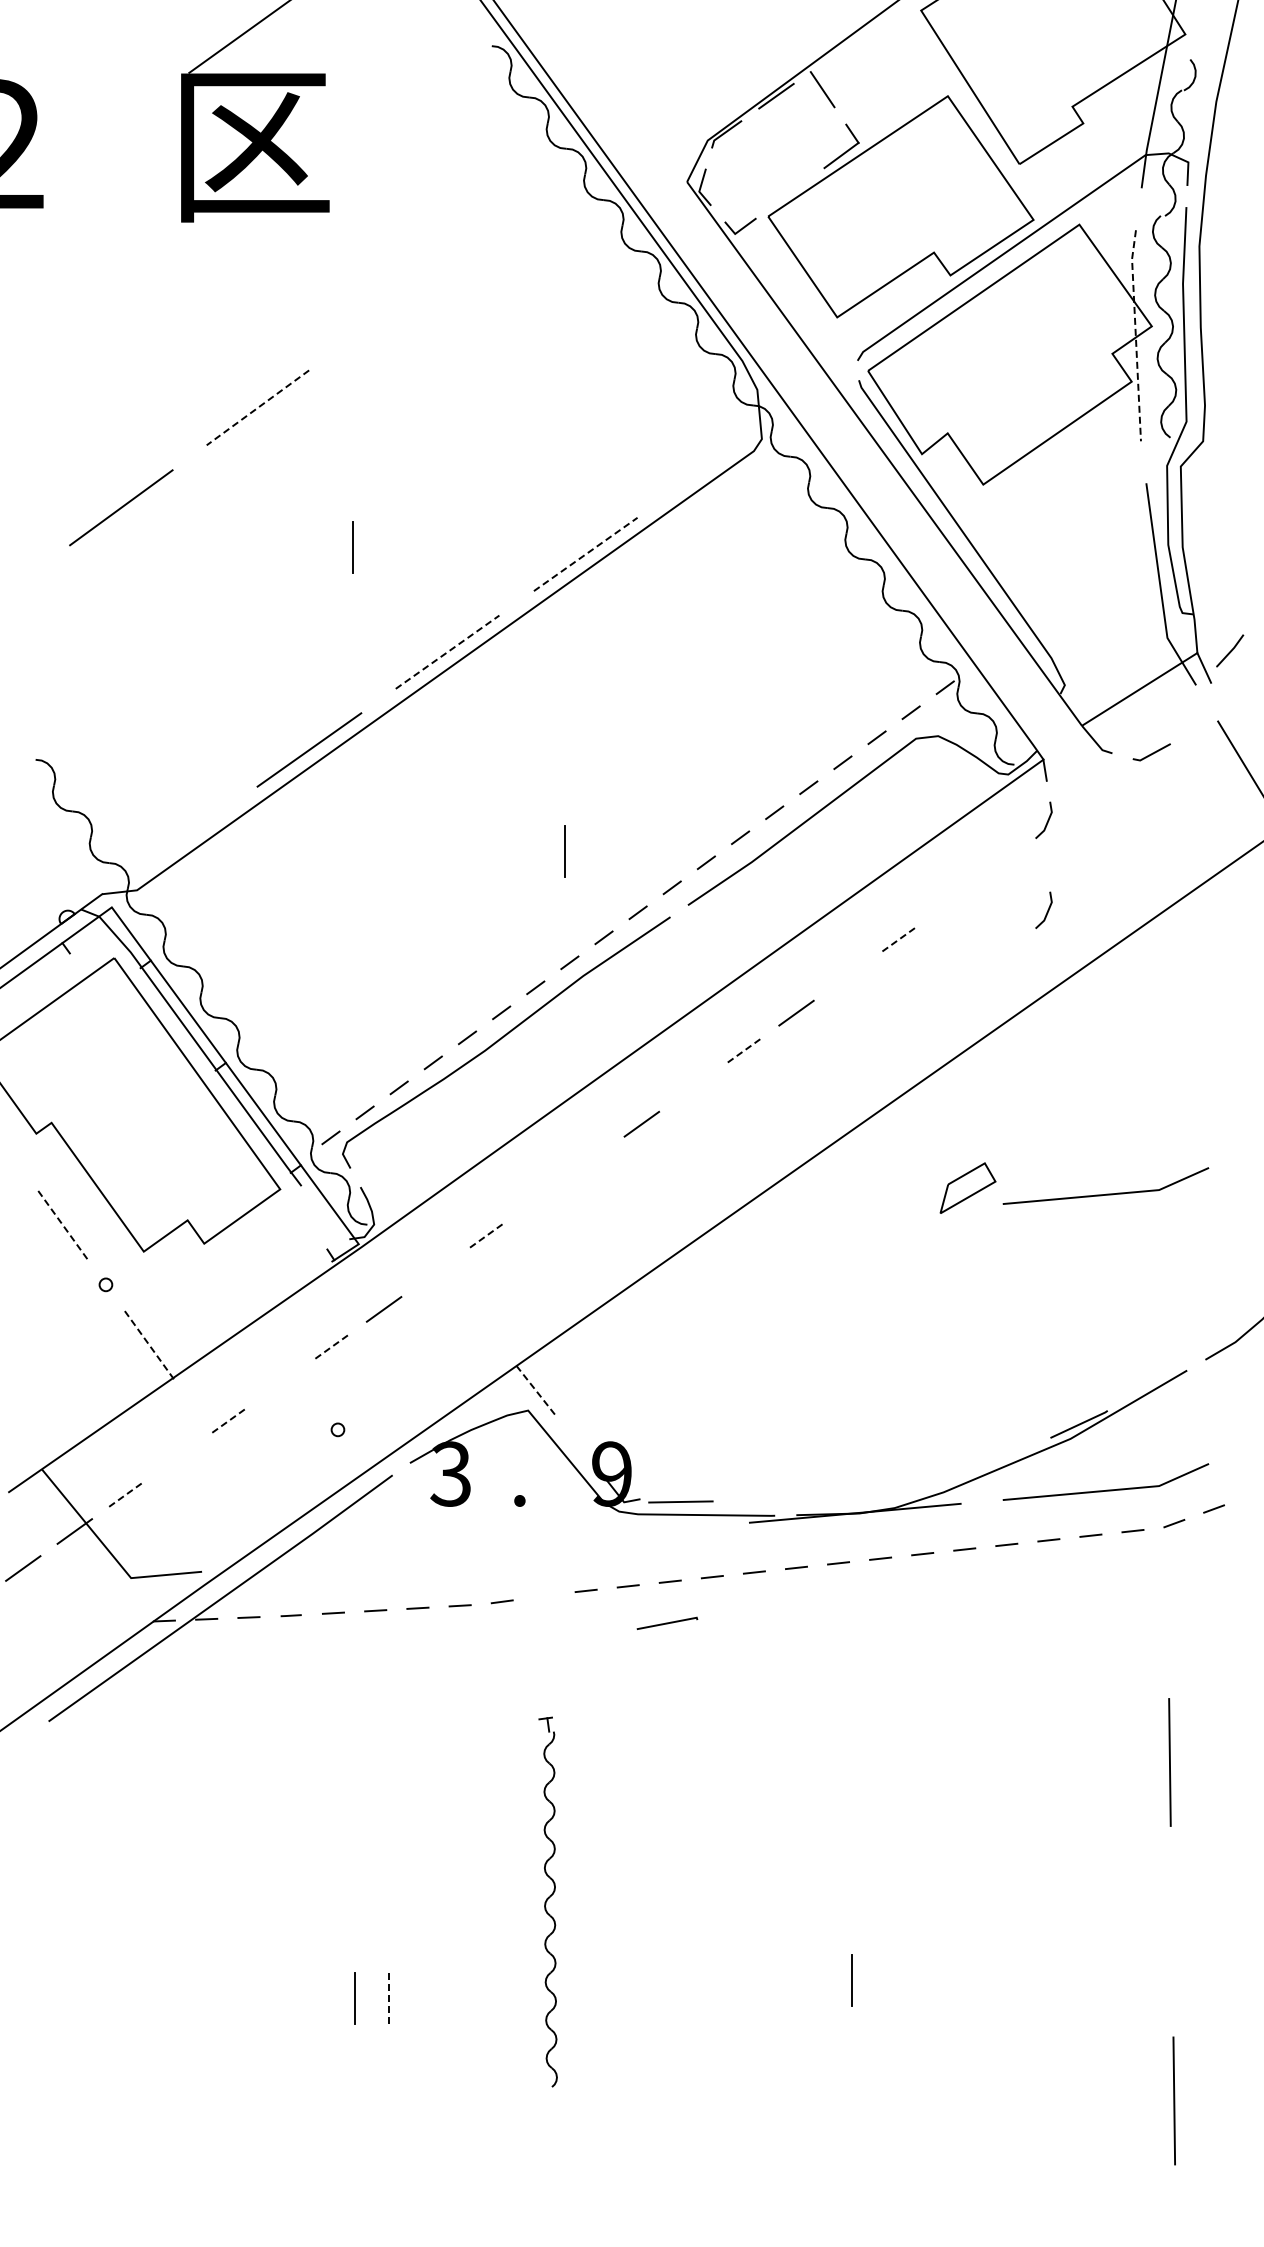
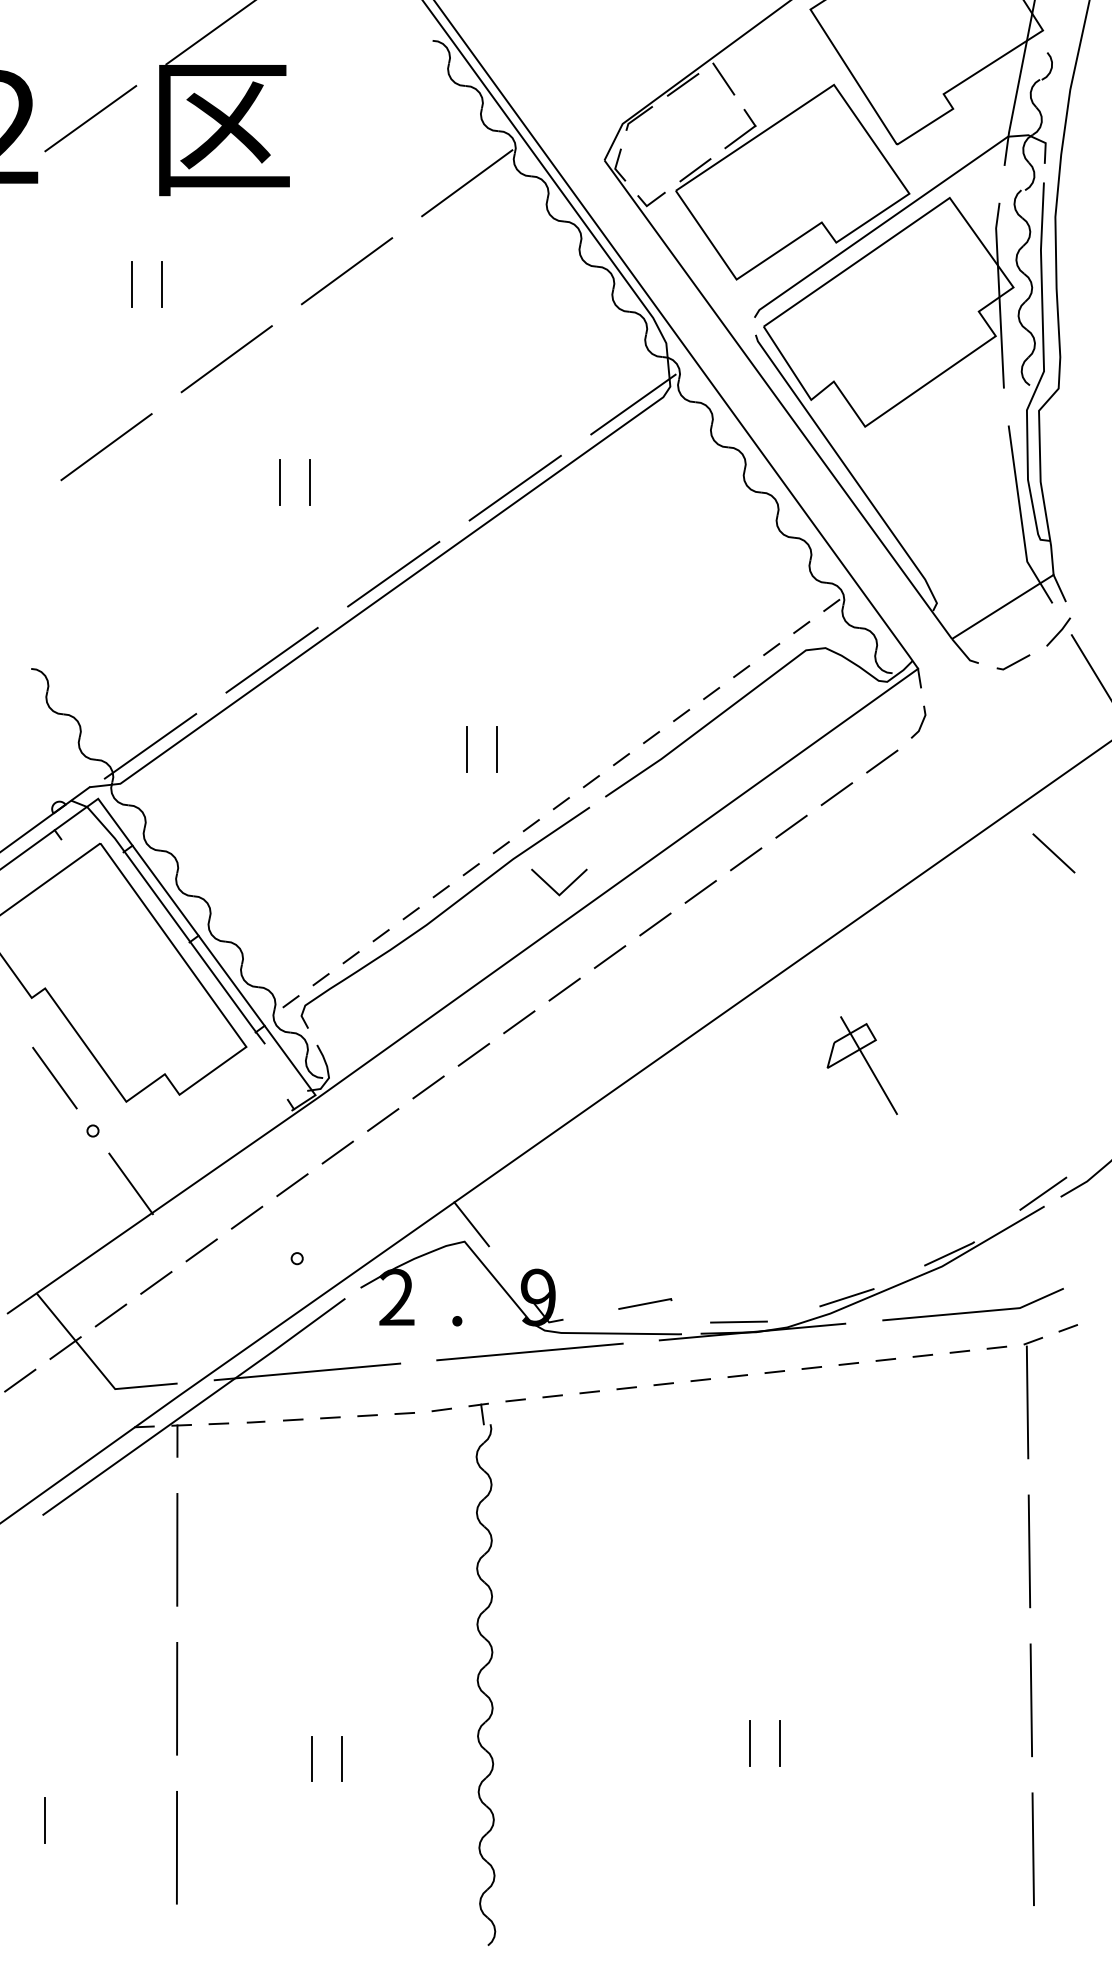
line: (102, 134) -> (89, 118), added
line: (790, 192) -> (695, 169), added
line: (530, 207) -> (466, 182), added
line: (394, 307) -> (346, 270), added
line: (150, 322) -> (132, 284), added
line: (184, 322) -> (162, 284), added
line: (1135, 334) -> (999, 294), dashed -> solid
line: (257, 408) -> (226, 359), dashed -> solid
line: (719, 459) -> (633, 404), added
line: (318, 547) -> (280, 482), added
line: (586, 554) -> (515, 488), dashed -> solid
line: (1230, 650) -> (1058, 631), moved
line: (448, 651) -> (394, 573), dashed -> solid
line: (171, 847) -> (150, 746), added
line: (531, 851) -> (467, 749), added
line: (1002, 864) -> (882, 761), added
line: (950, 901) -> (836, 793), added
line: (1047, 909) -> (921, 800), removed
line: (900, 938) -> (792, 826), dashed -> solid
line: (1197, 969) -> (1053, 853), added
line: (847, 975) -> (745, 858), added
line: (628, 1008) -> (552, 887), added
line: (745, 1049) -> (655, 923), dashed -> solid
line: (693, 1086) -> (610, 956), added
line: (590, 1160) -> (519, 1021), added
line: (1106, 1193) -> (973, 1050), removed
line: (538, 1198) -> (473, 1055), added
line: (987, 1210) -> (868, 1065), added
line: (62, 1224) -> (54, 1077), dashed -> solid
line: (487, 1235) -> (428, 1087), dashed -> solid
line: (435, 1272) -> (383, 1120), added
line: (148, 1344) -> (130, 1183), dashed -> solid
line: (332, 1346) -> (292, 1185), dashed -> solid
line: (1185, 1355) -> (1043, 1193), added
line: (280, 1383) -> (246, 1217), added
line: (536, 1390) -> (471, 1223), dashed -> solid
line: (229, 1420) -> (201, 1250), dashed -> solid
line: (177, 1457) -> (155, 1282), added
text: (450, 1473) -> (396, 1297), 3 -> 2
line: (962, 1474) -> (846, 1297), added
line: (126, 1494) -> (111, 1315), dashed -> solid
line: (680, 1501) -> (738, 1321), moved
line: (602, 1535) -> (530, 1351), added
line: (349, 1558) -> (307, 1371), added
line: (1167, 1592) -> (1027, 1401), added
line: (667, 1622) -> (645, 1303), moved
line: (201, 1636) -> (177, 1440), added
line: (201, 1760) -> (177, 1549), added
part: (547, 1901) -> (481, 1673), size x1.67
line: (201, 1929) -> (177, 1698), added
line: (1171, 1931) -> (1030, 1700), added
line: (885, 1980) -> (779, 1743), added
line: (388, 1997) -> (341, 1758), dashed -> solid
line: (50, 2068) -> (44, 1820), added
line: (201, 2098) -> (177, 1847), added

